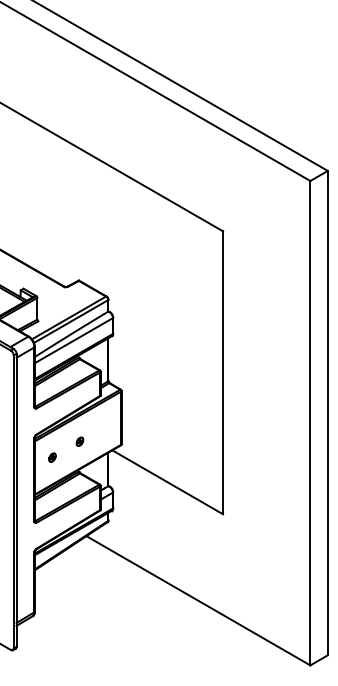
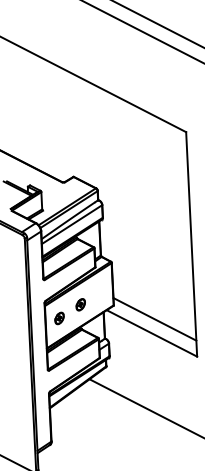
part: (79, 441) -> (80, 304), size x1.67
part: (52, 457) -> (59, 318), size x1.67
line: (172, 464) -> (155, 319), added

